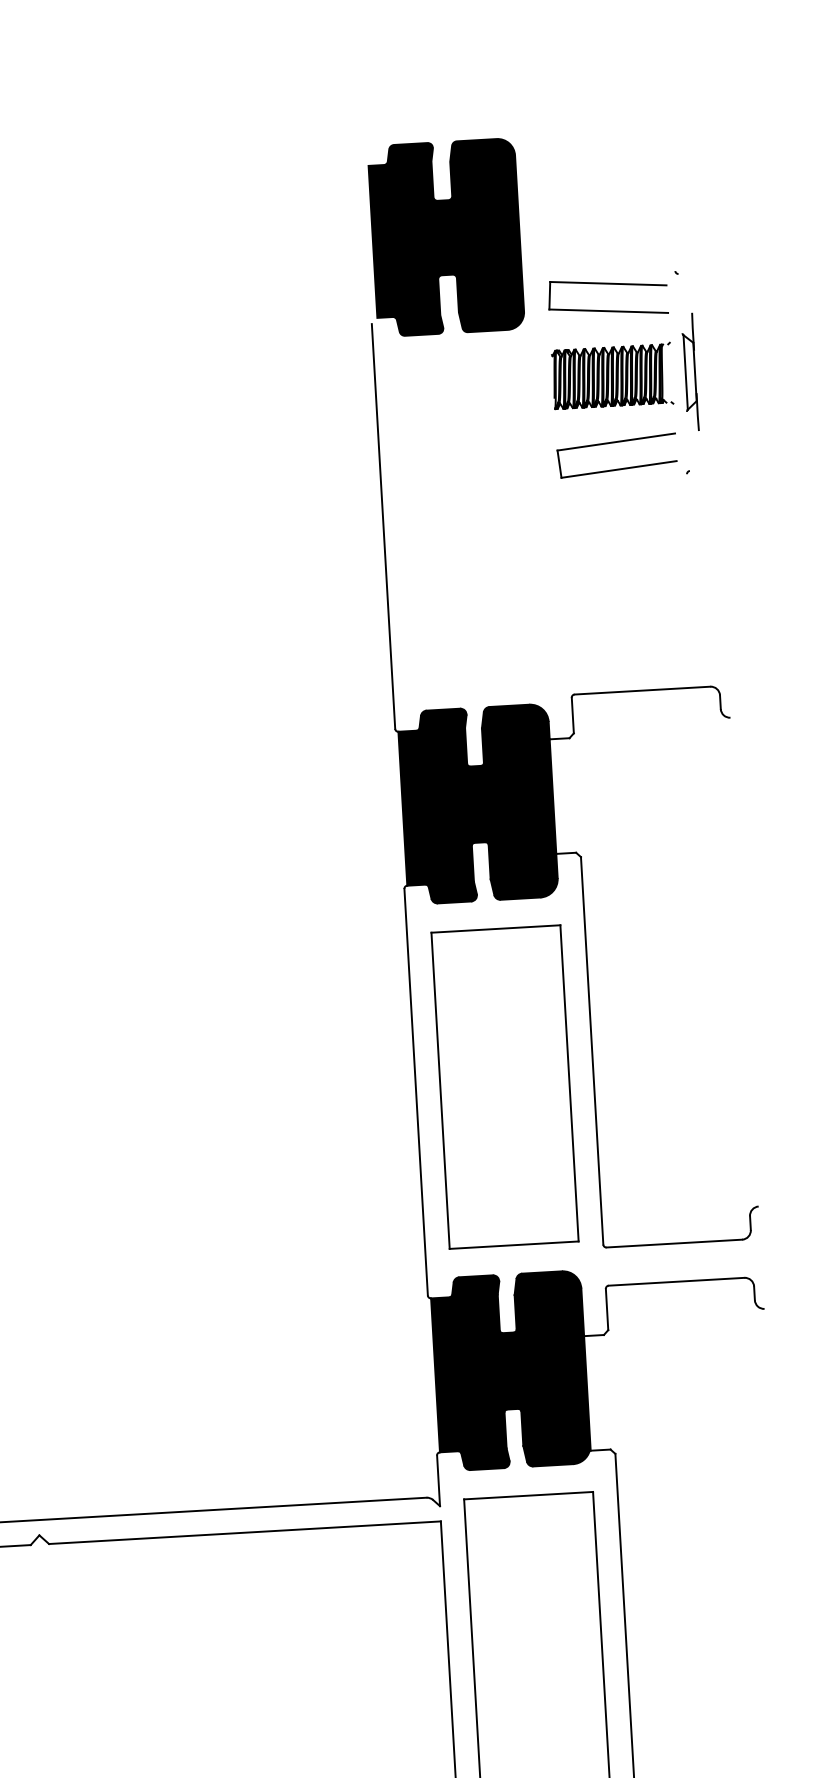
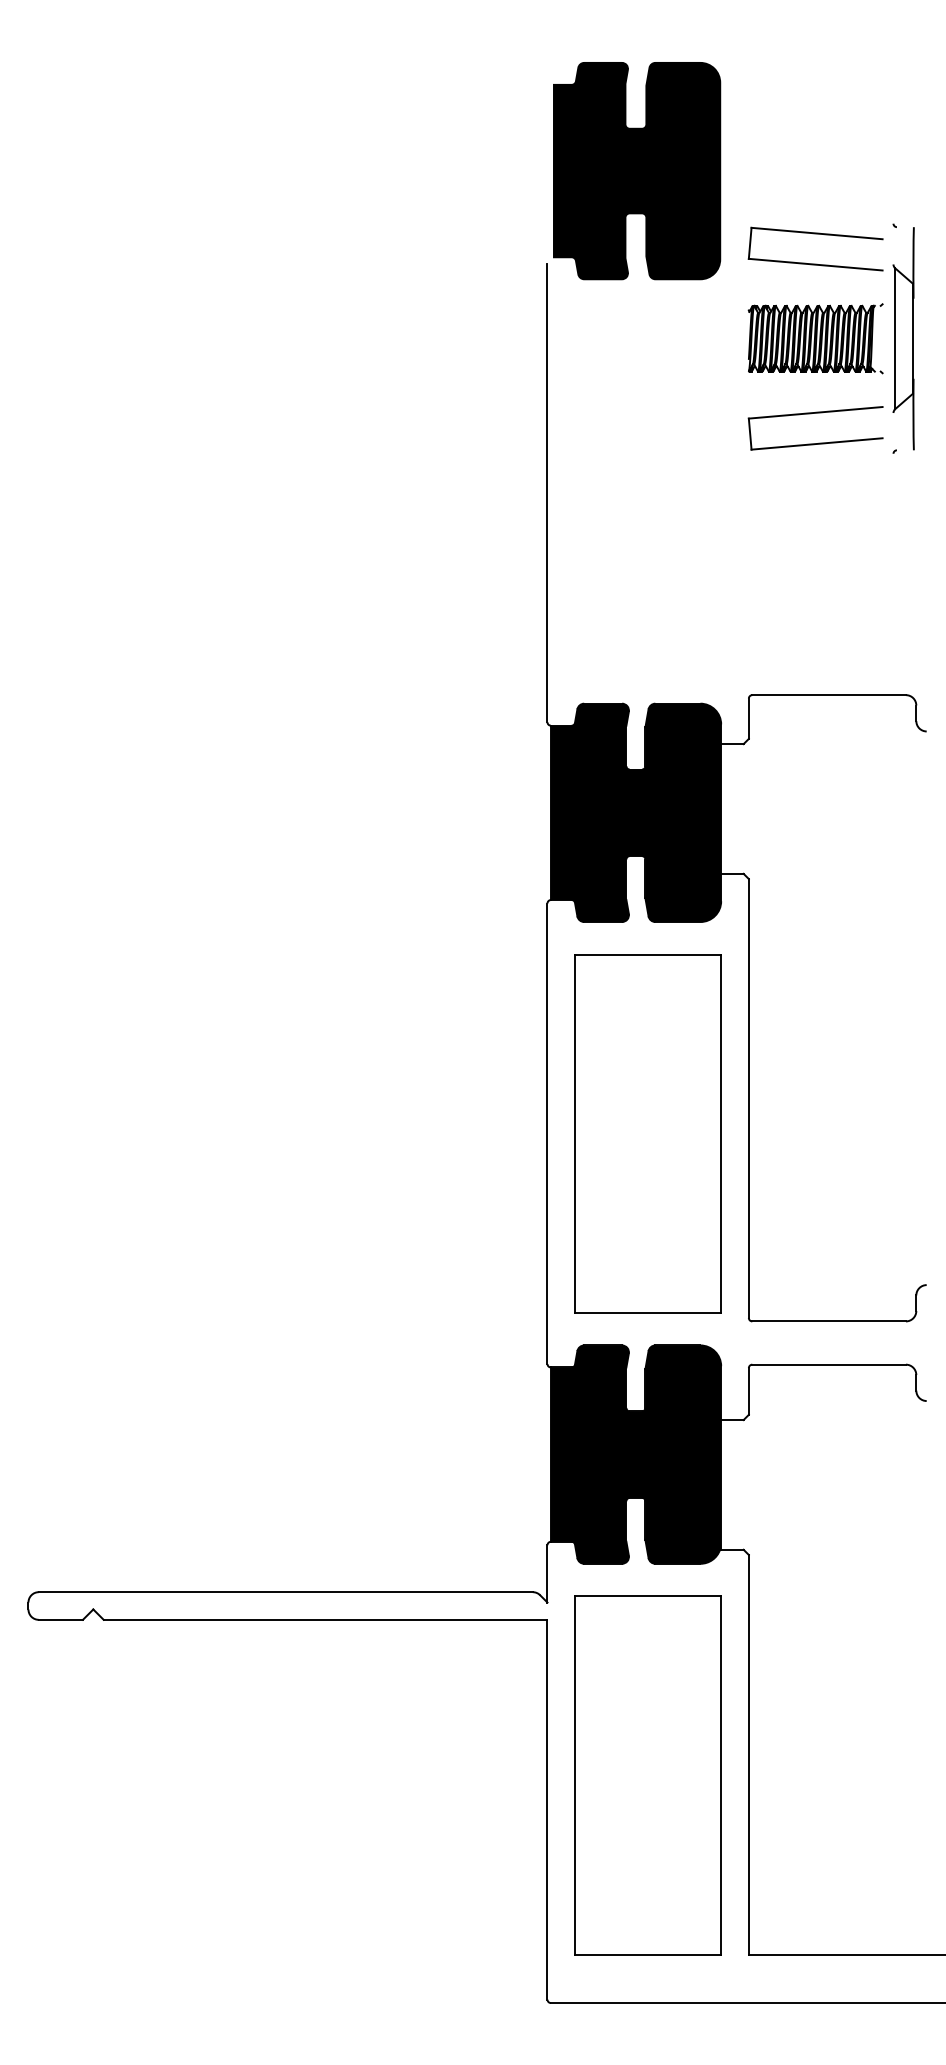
part: (690, 371) -> (903, 338), size x1.67

